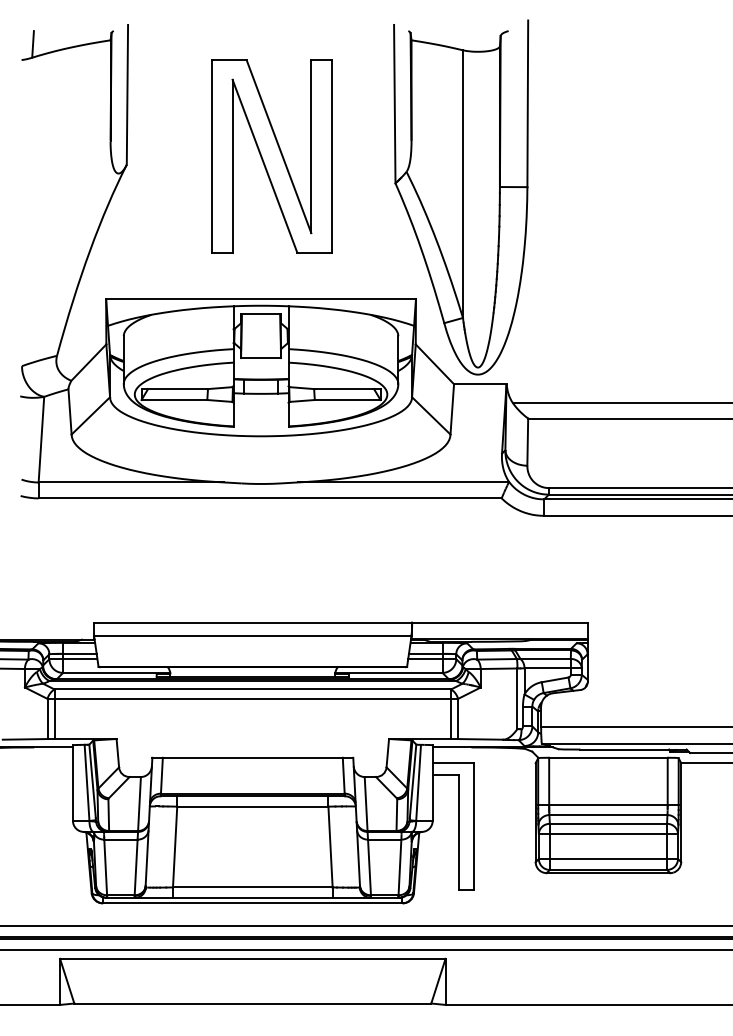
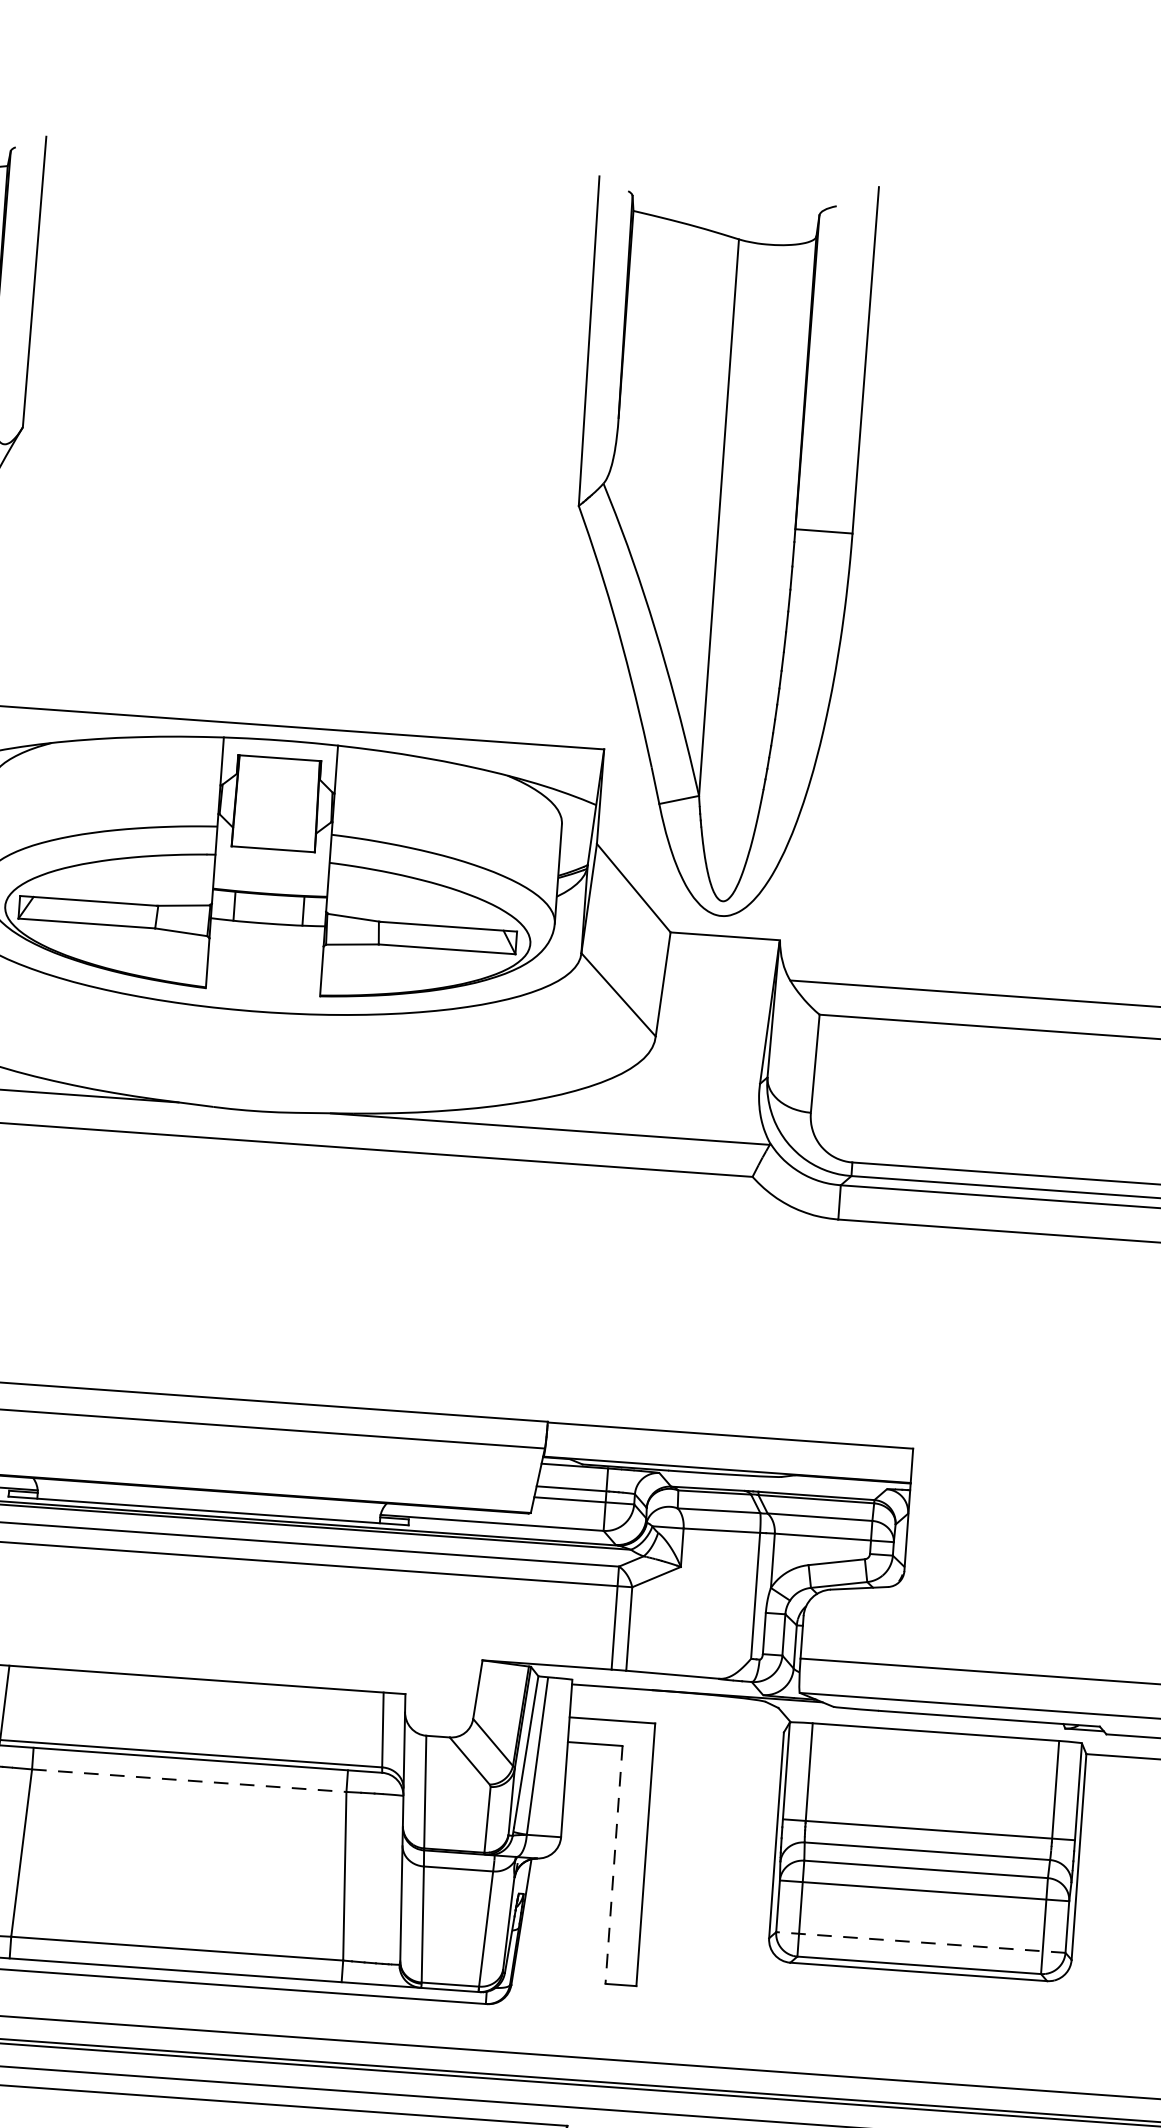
part: (271, 156) -> (324, 431), removed
line: (252, 806) -> (188, 1780), solid -> dashed
line: (458, 832) -> (613, 1865), solid -> dashed
line: (608, 858) -> (921, 1941), solid -> dashed

